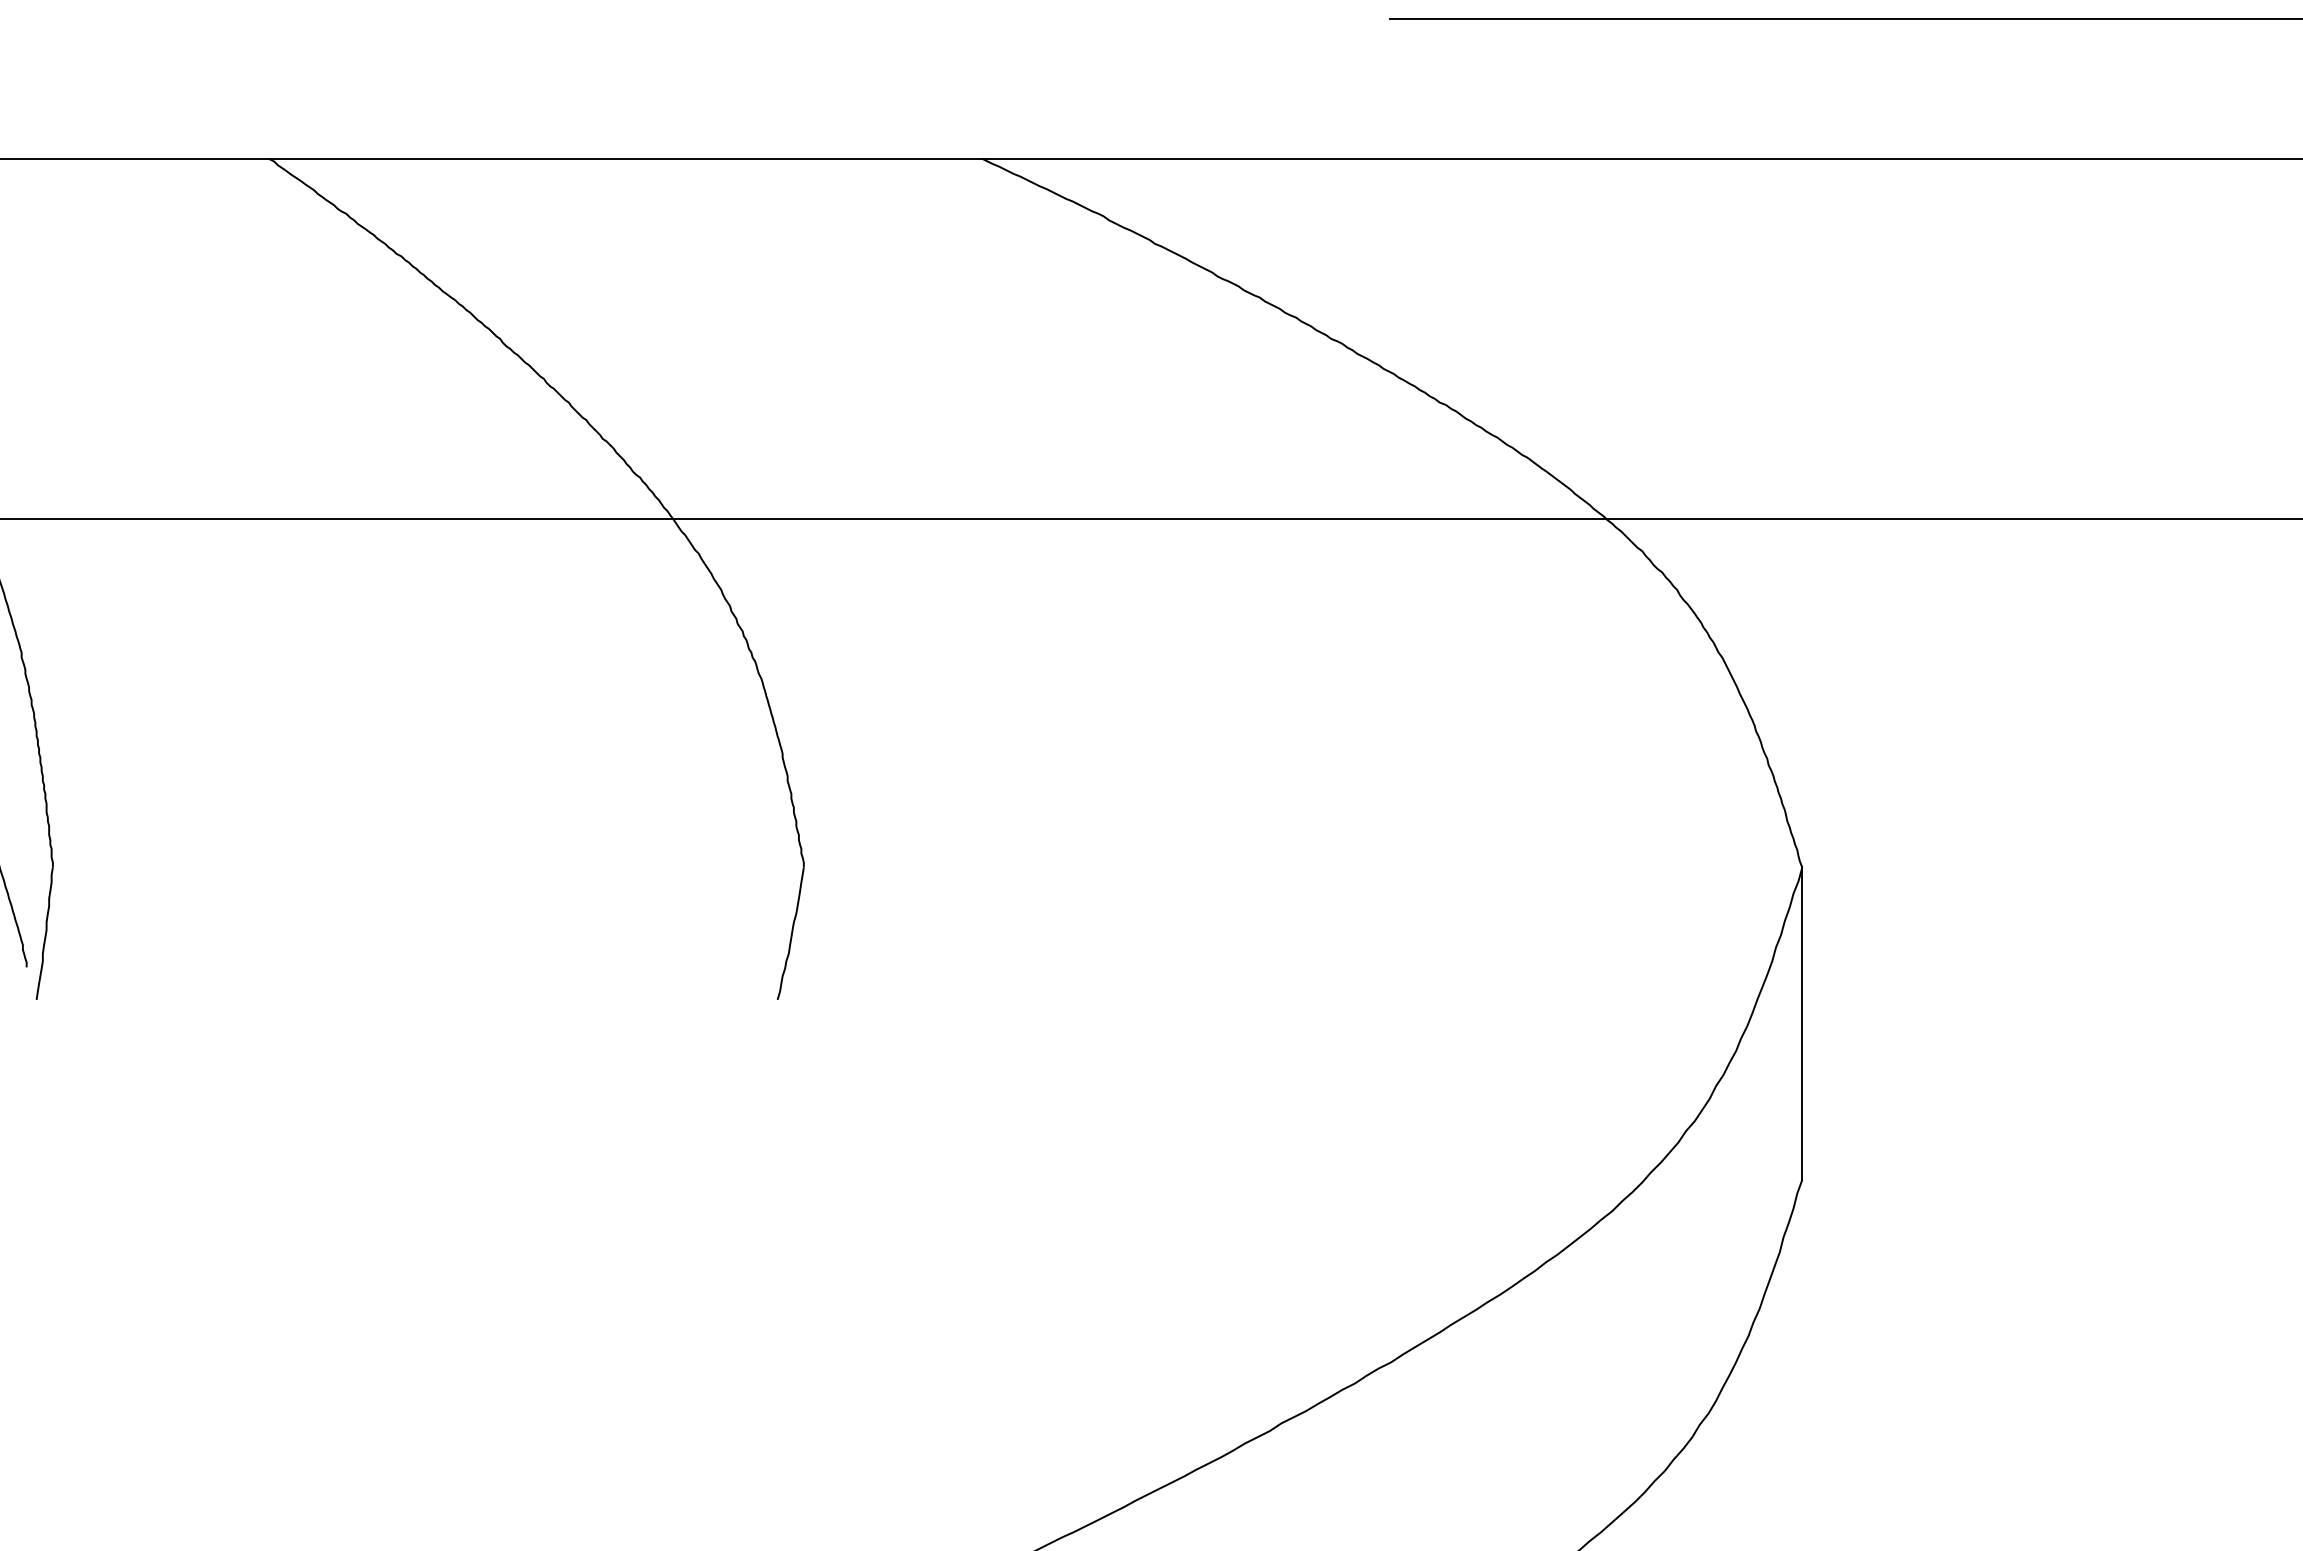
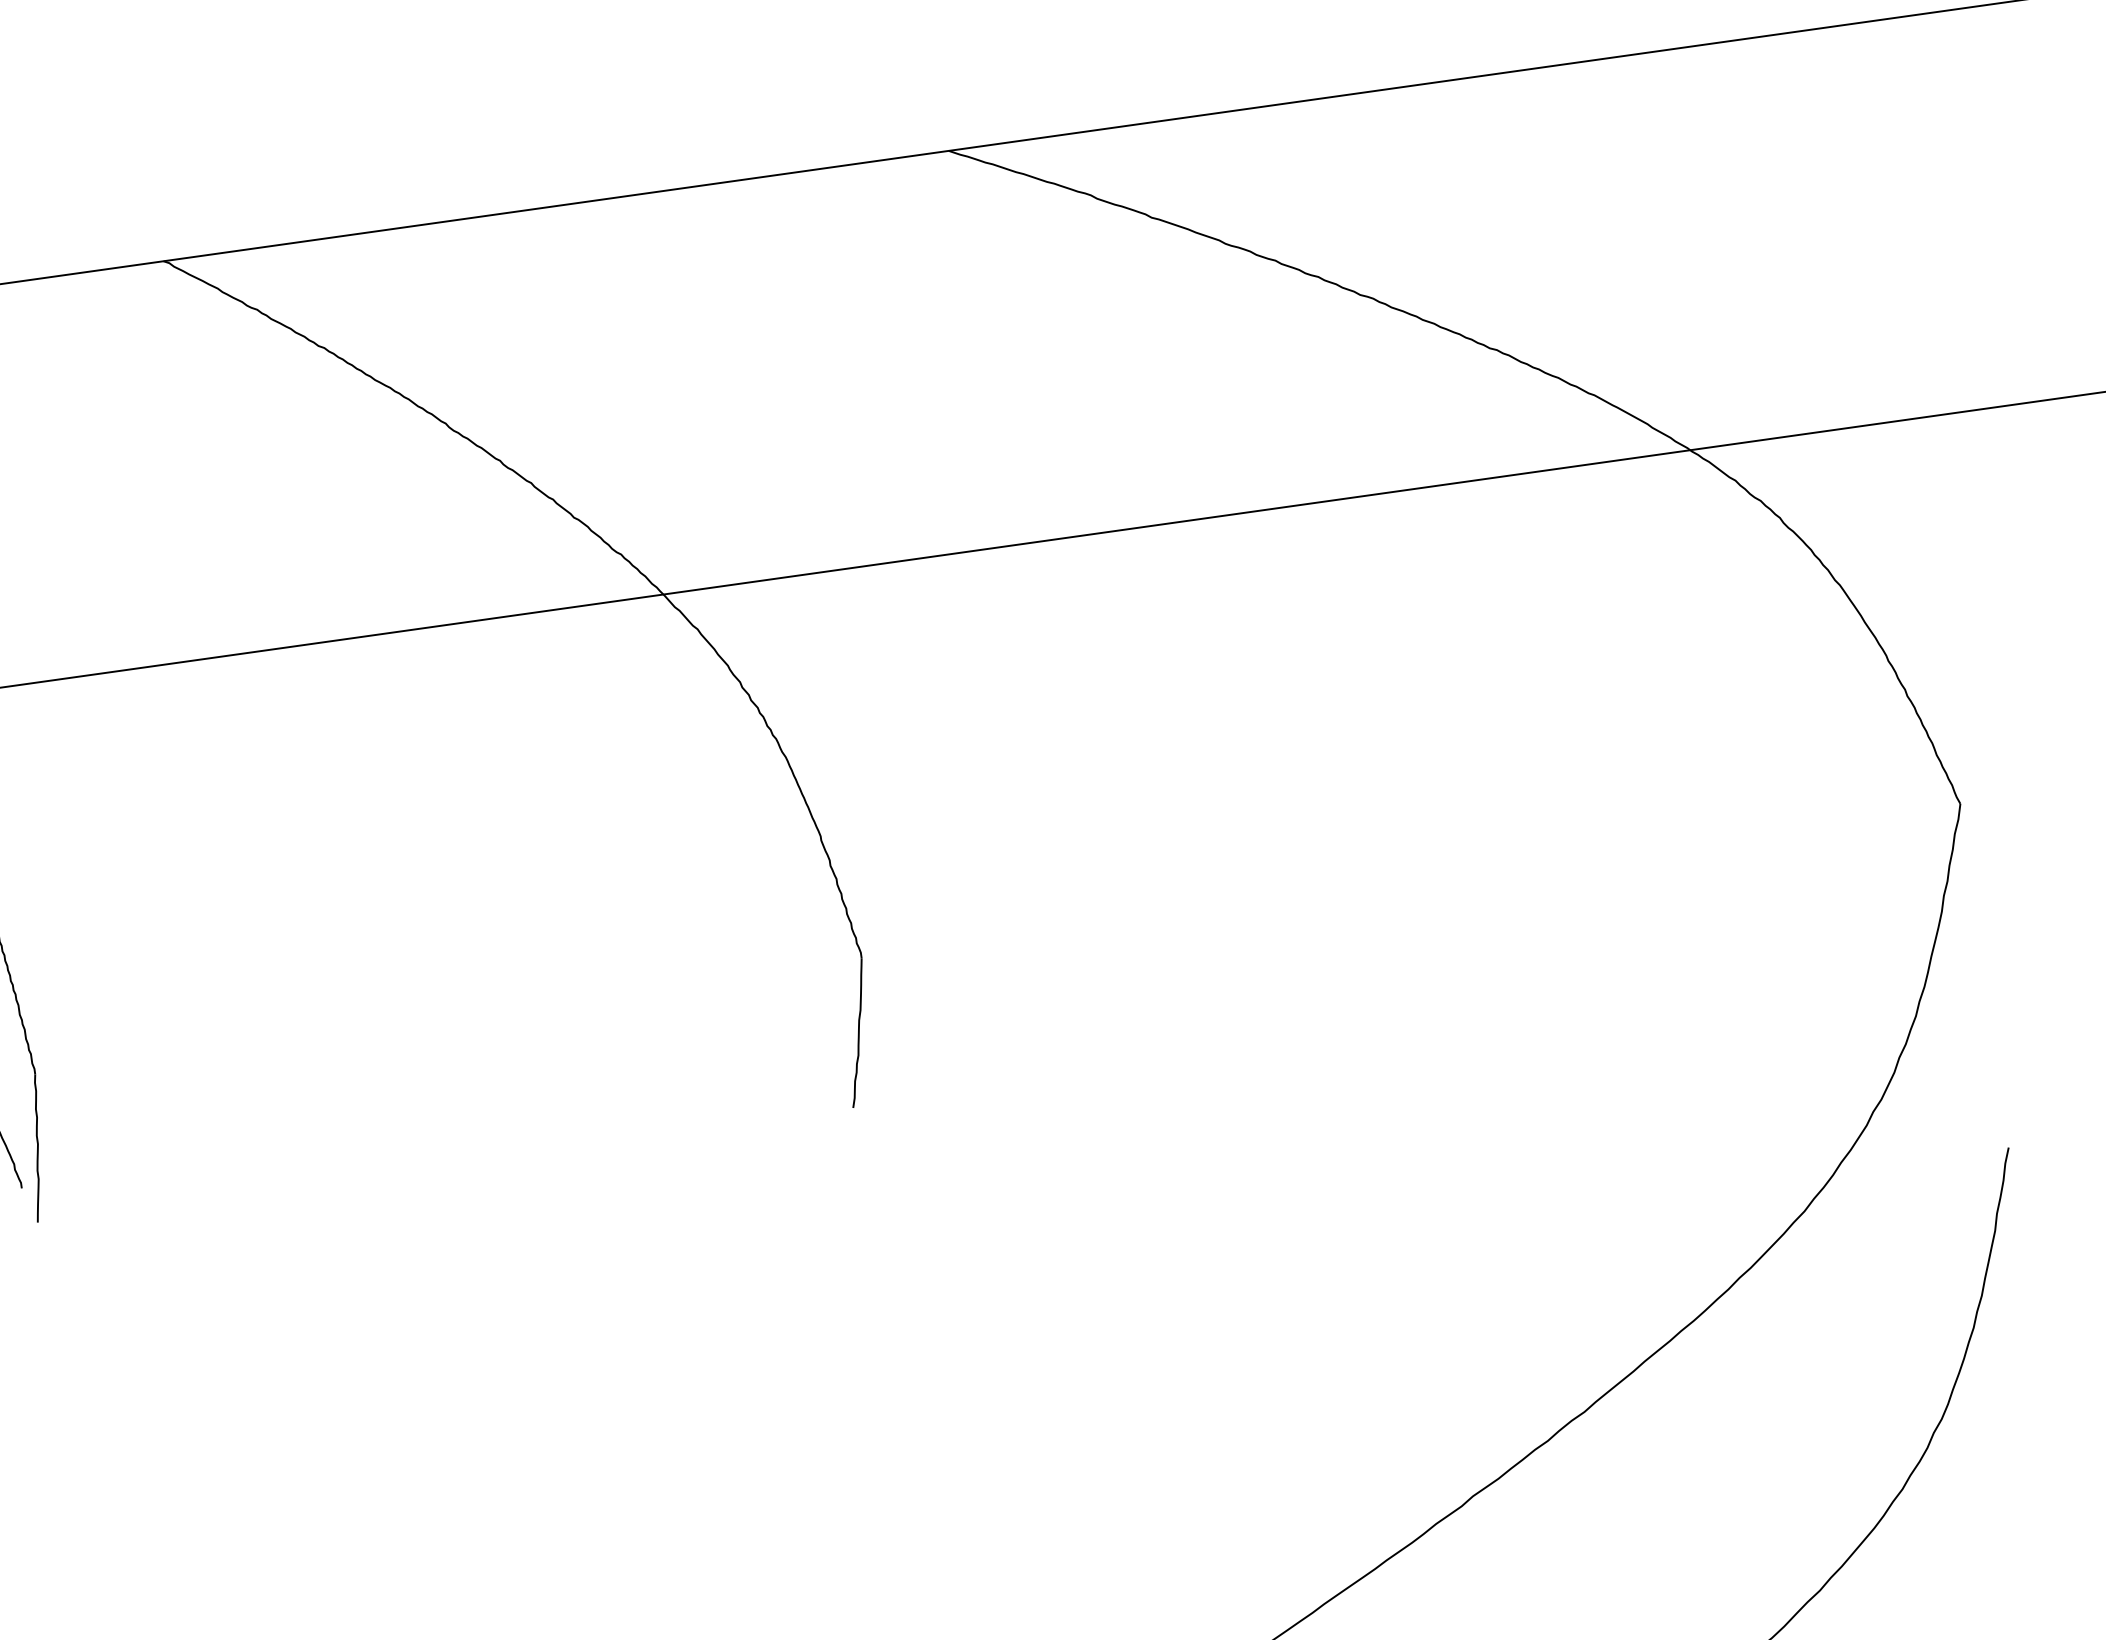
line: (1802, 1023) -> (1984, 975), removed

